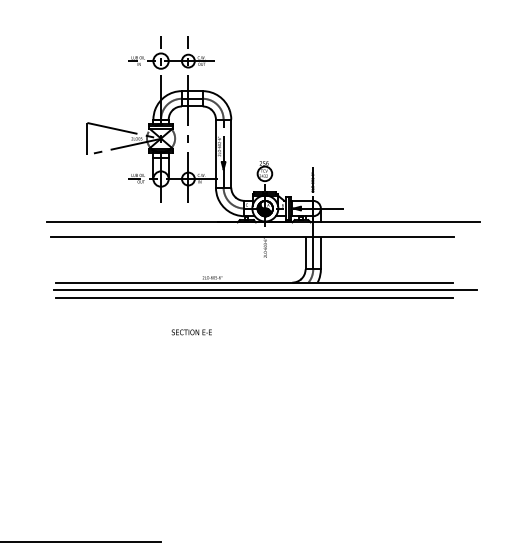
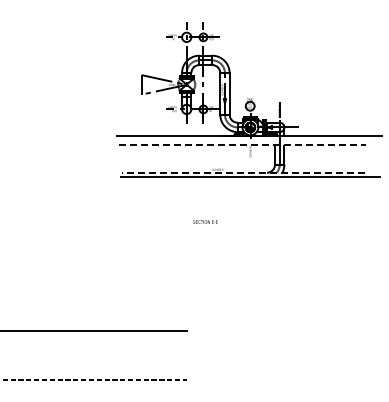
line: (253, 236) -> (243, 144), solid -> dashed
line: (253, 282) -> (243, 172), solid -> dashed
line: (253, 298) -> (243, 182), removed
text: (191, 331) -> (205, 221), moved

